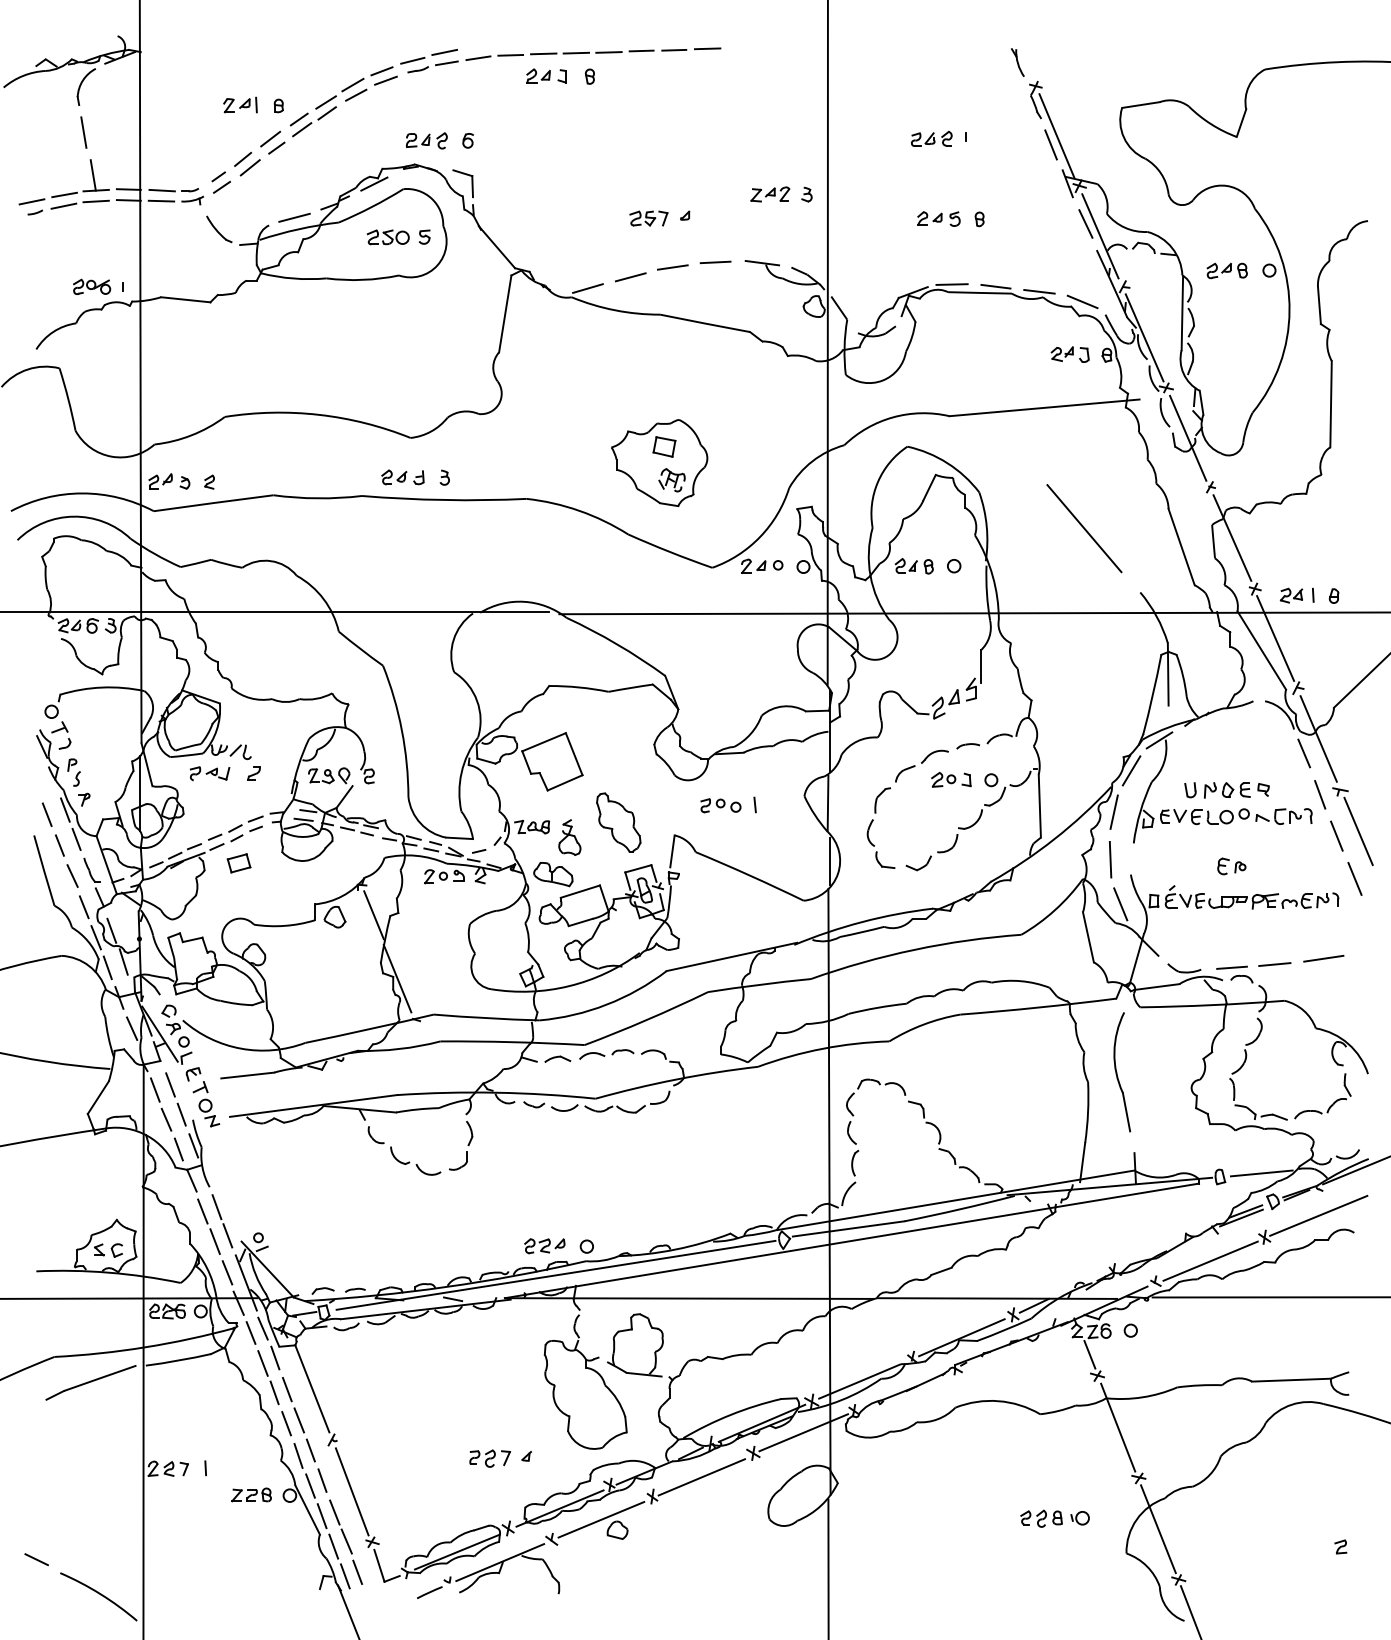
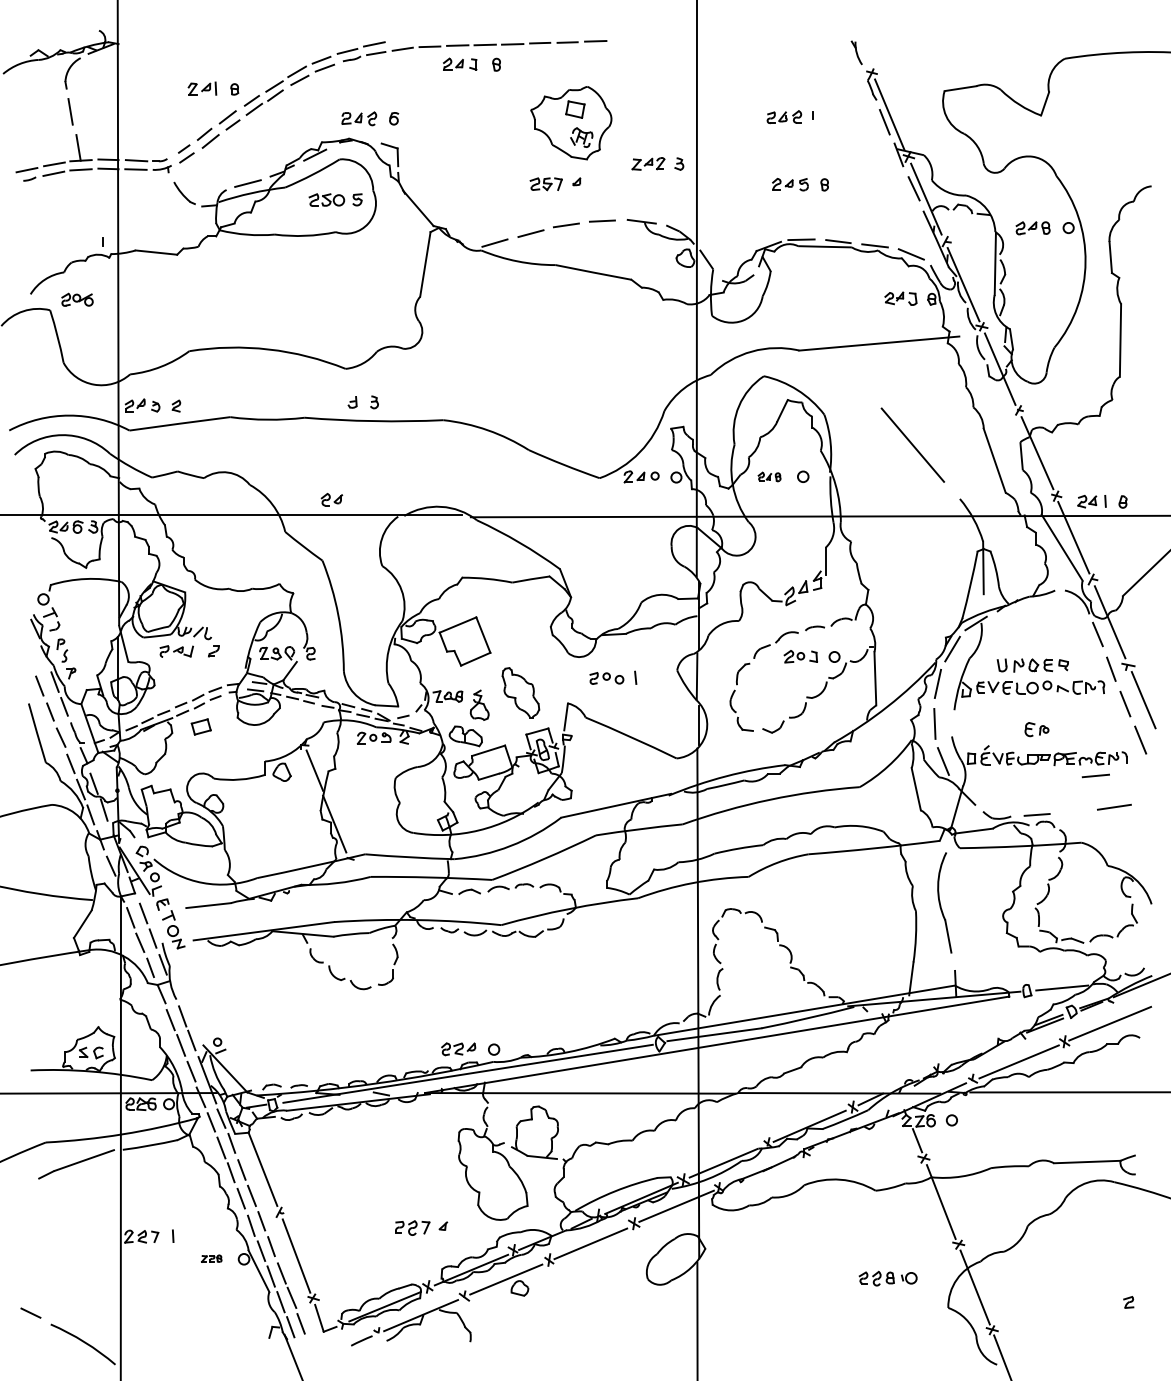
part: (92, 286) -> (77, 299), moved
part: (659, 463) -> (571, 123), moved
part: (394, 477) -> (332, 499), moved
part: (913, 566) -> (769, 477), size x0.7
line: (1274, 964) -> (1095, 775), moved
part: (251, 1494) -> (211, 1258), size x0.6

